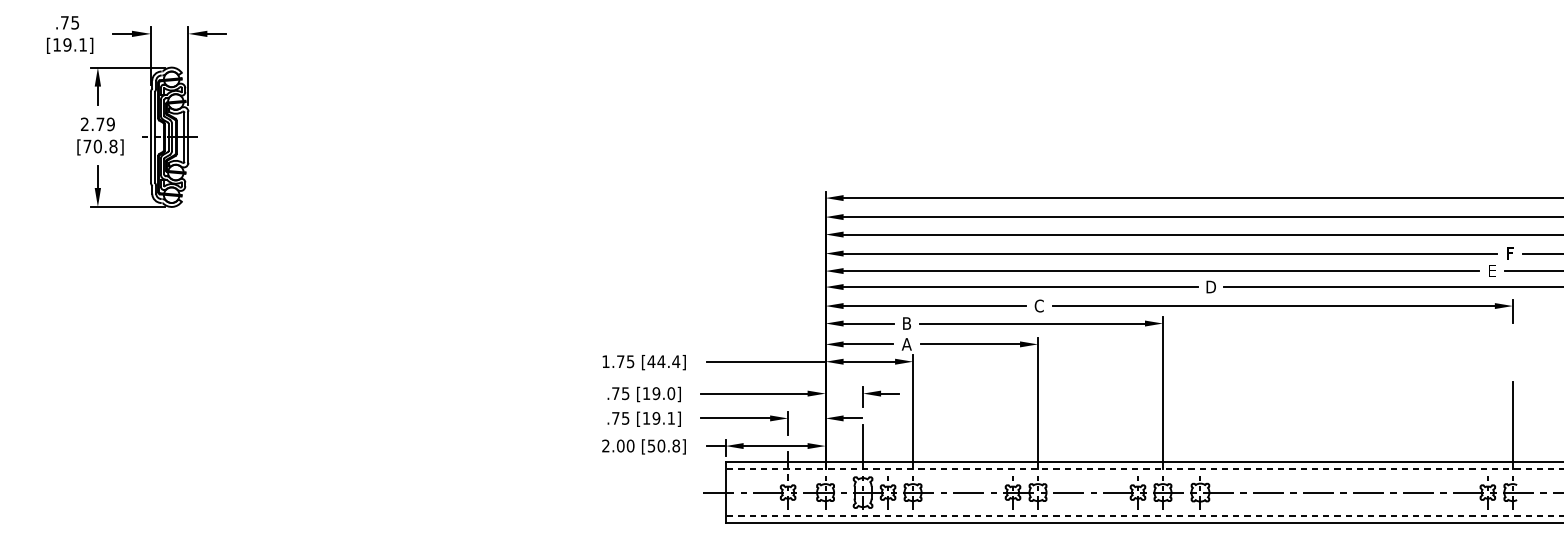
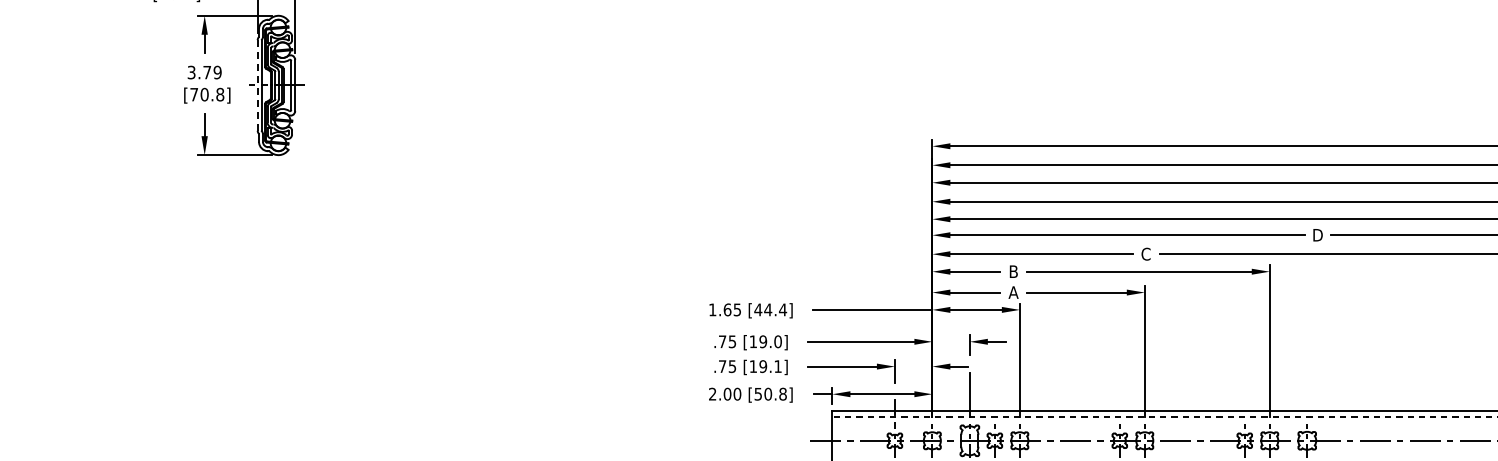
text: (84, 124) -> (191, 72), 2.79 -> 3.79
line: (150, 137) -> (257, 85), solid -> dashed
text: (620, 361) -> (727, 309), 1.75 -> 1.65

